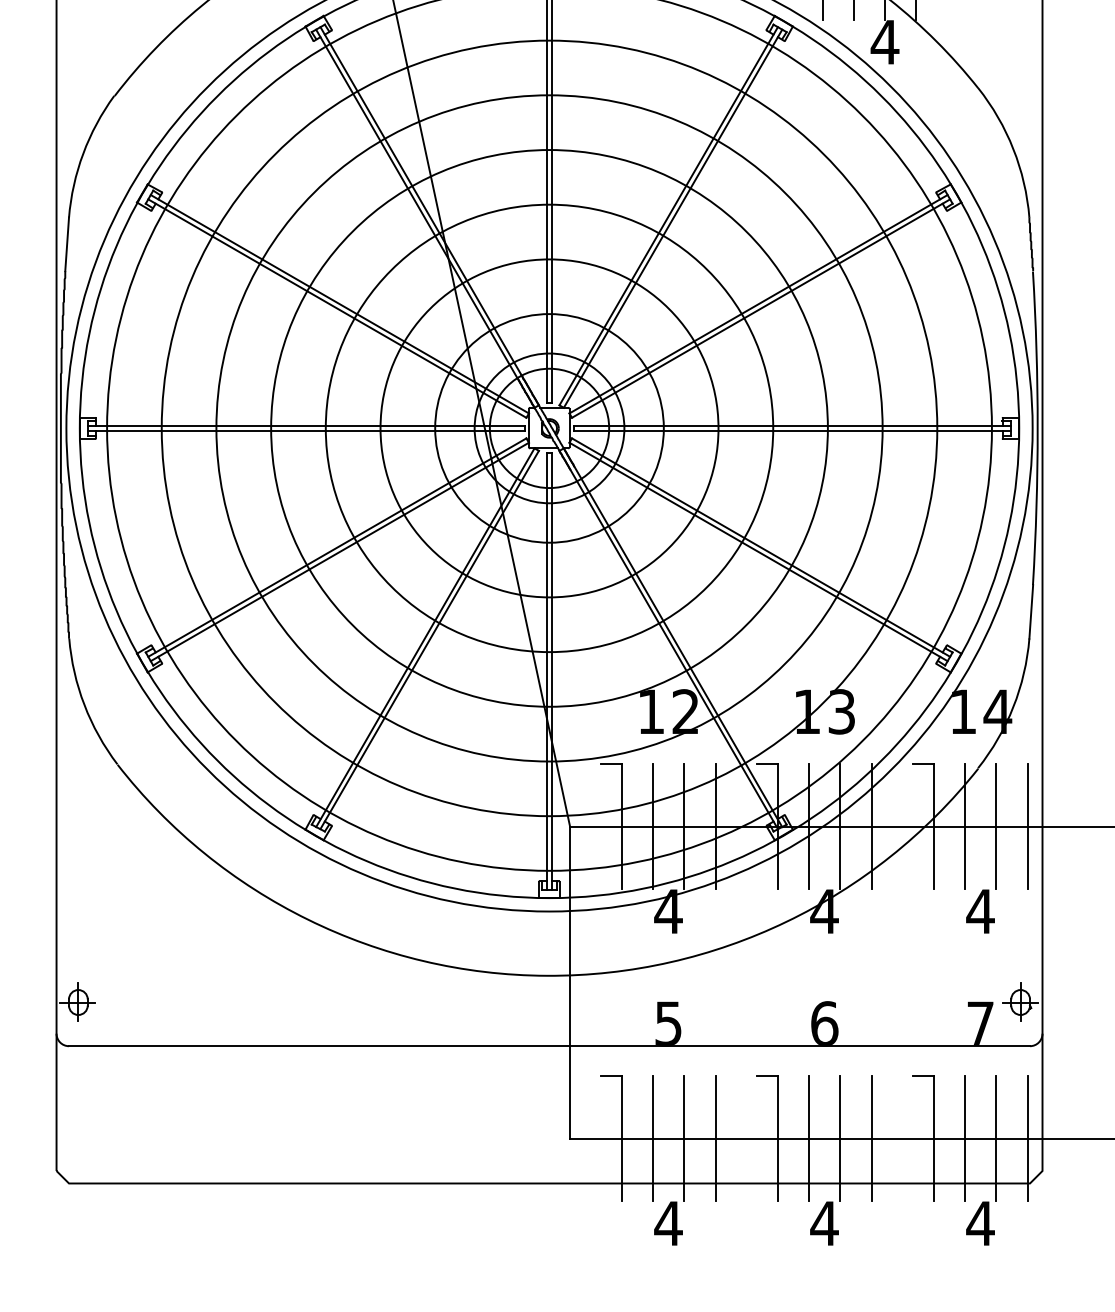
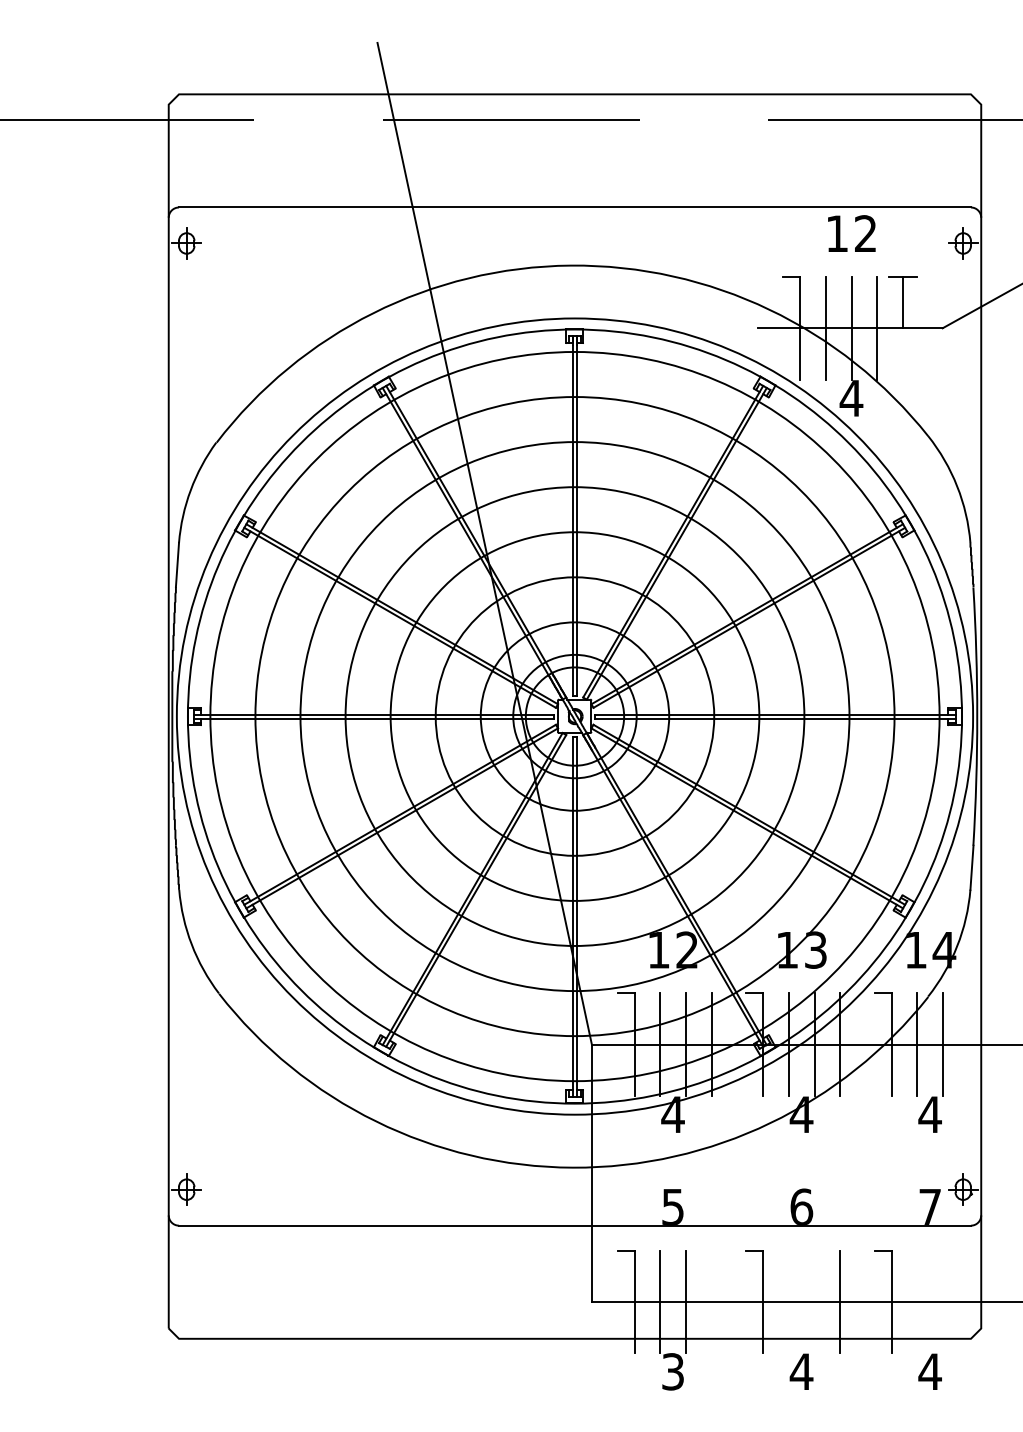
line: (1027, 826) -> (968, 1044), removed
line: (715, 1138) -> (711, 1301), removed
line: (808, 1138) -> (788, 1301), removed
line: (840, 1138) -> (814, 1301), removed
line: (965, 1138) -> (917, 1301), removed
line: (996, 1138) -> (943, 1301), removed
line: (1027, 1138) -> (968, 1301), removed
text: (667, 1223) -> (672, 1371), 4 -> 3

